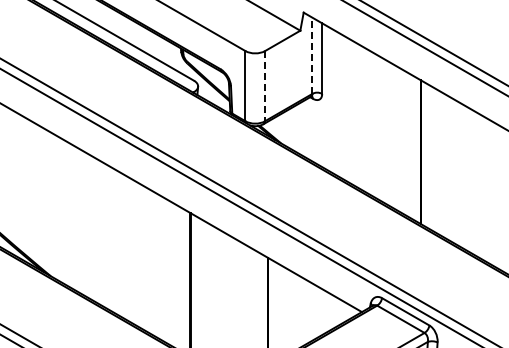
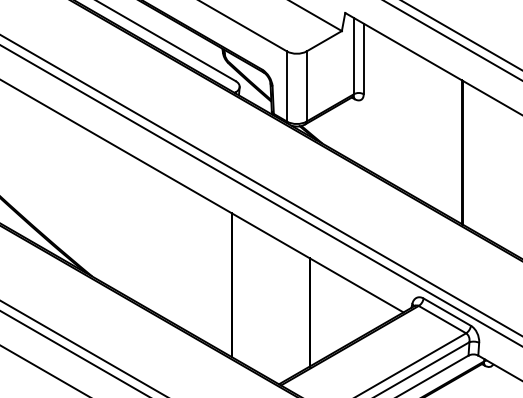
line: (311, 55) -> (353, 55), dashed -> solid
line: (264, 86) -> (306, 86), dashed -> solid

